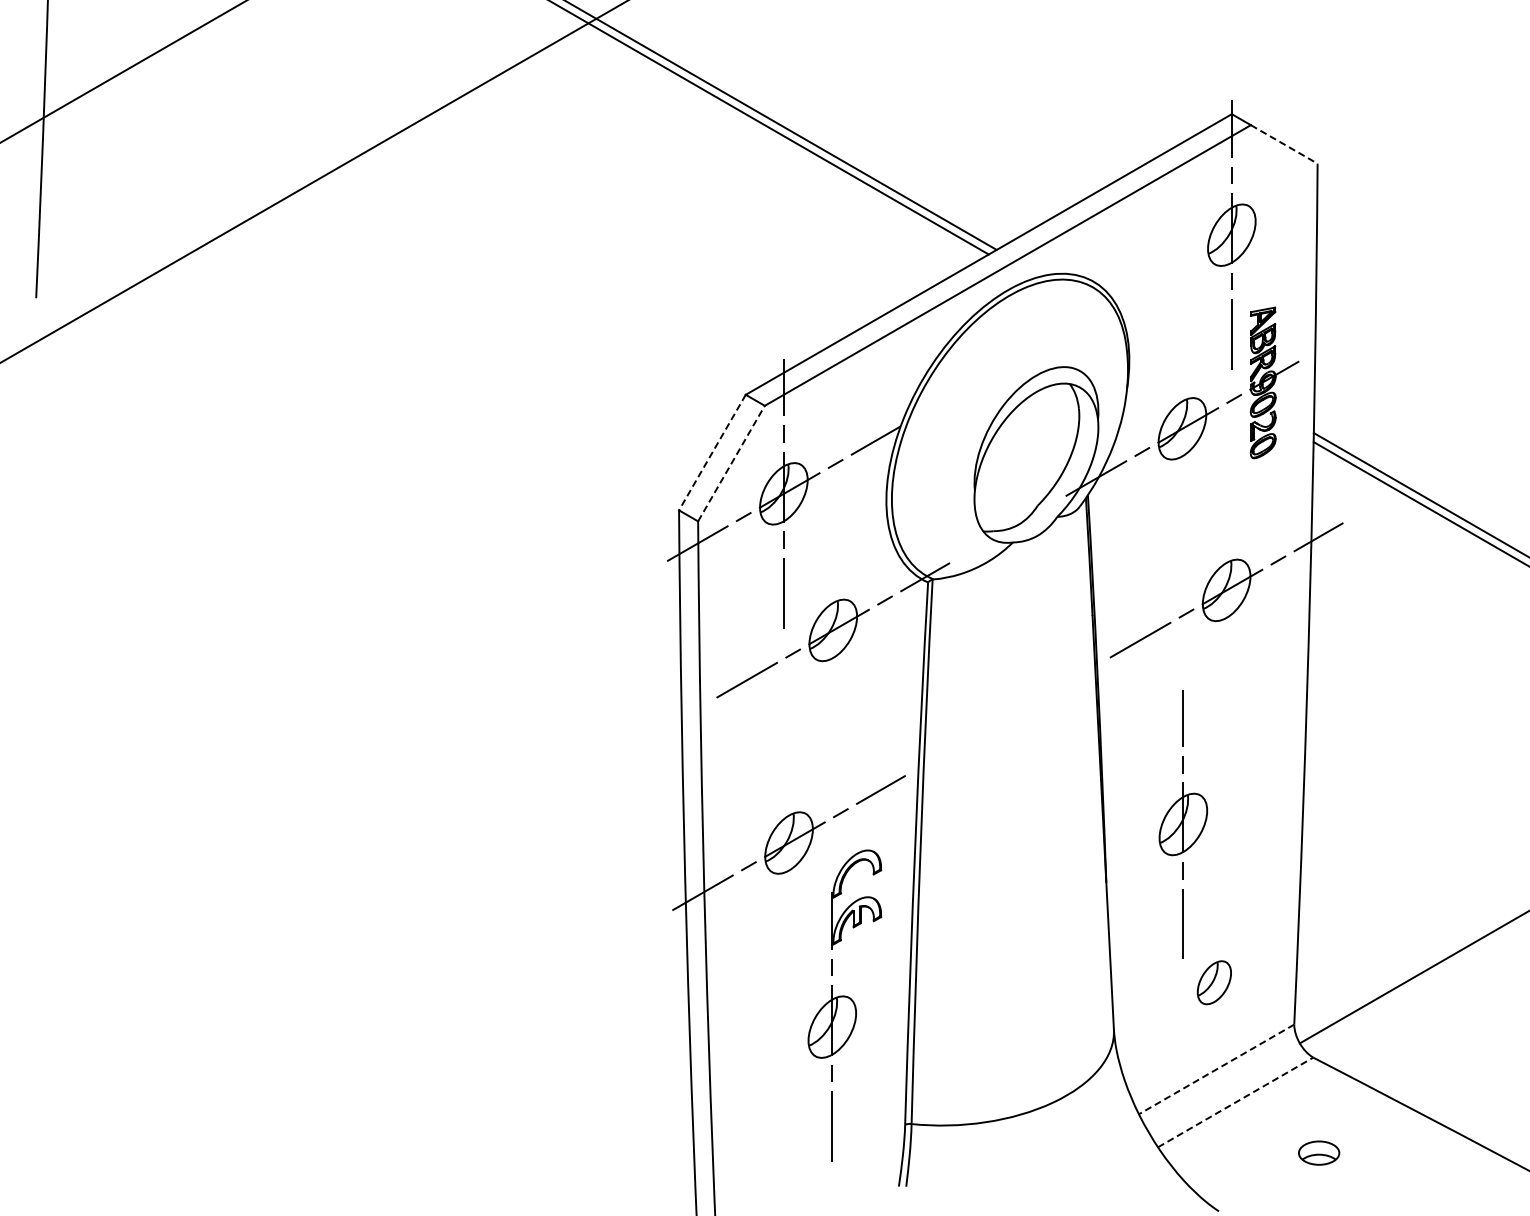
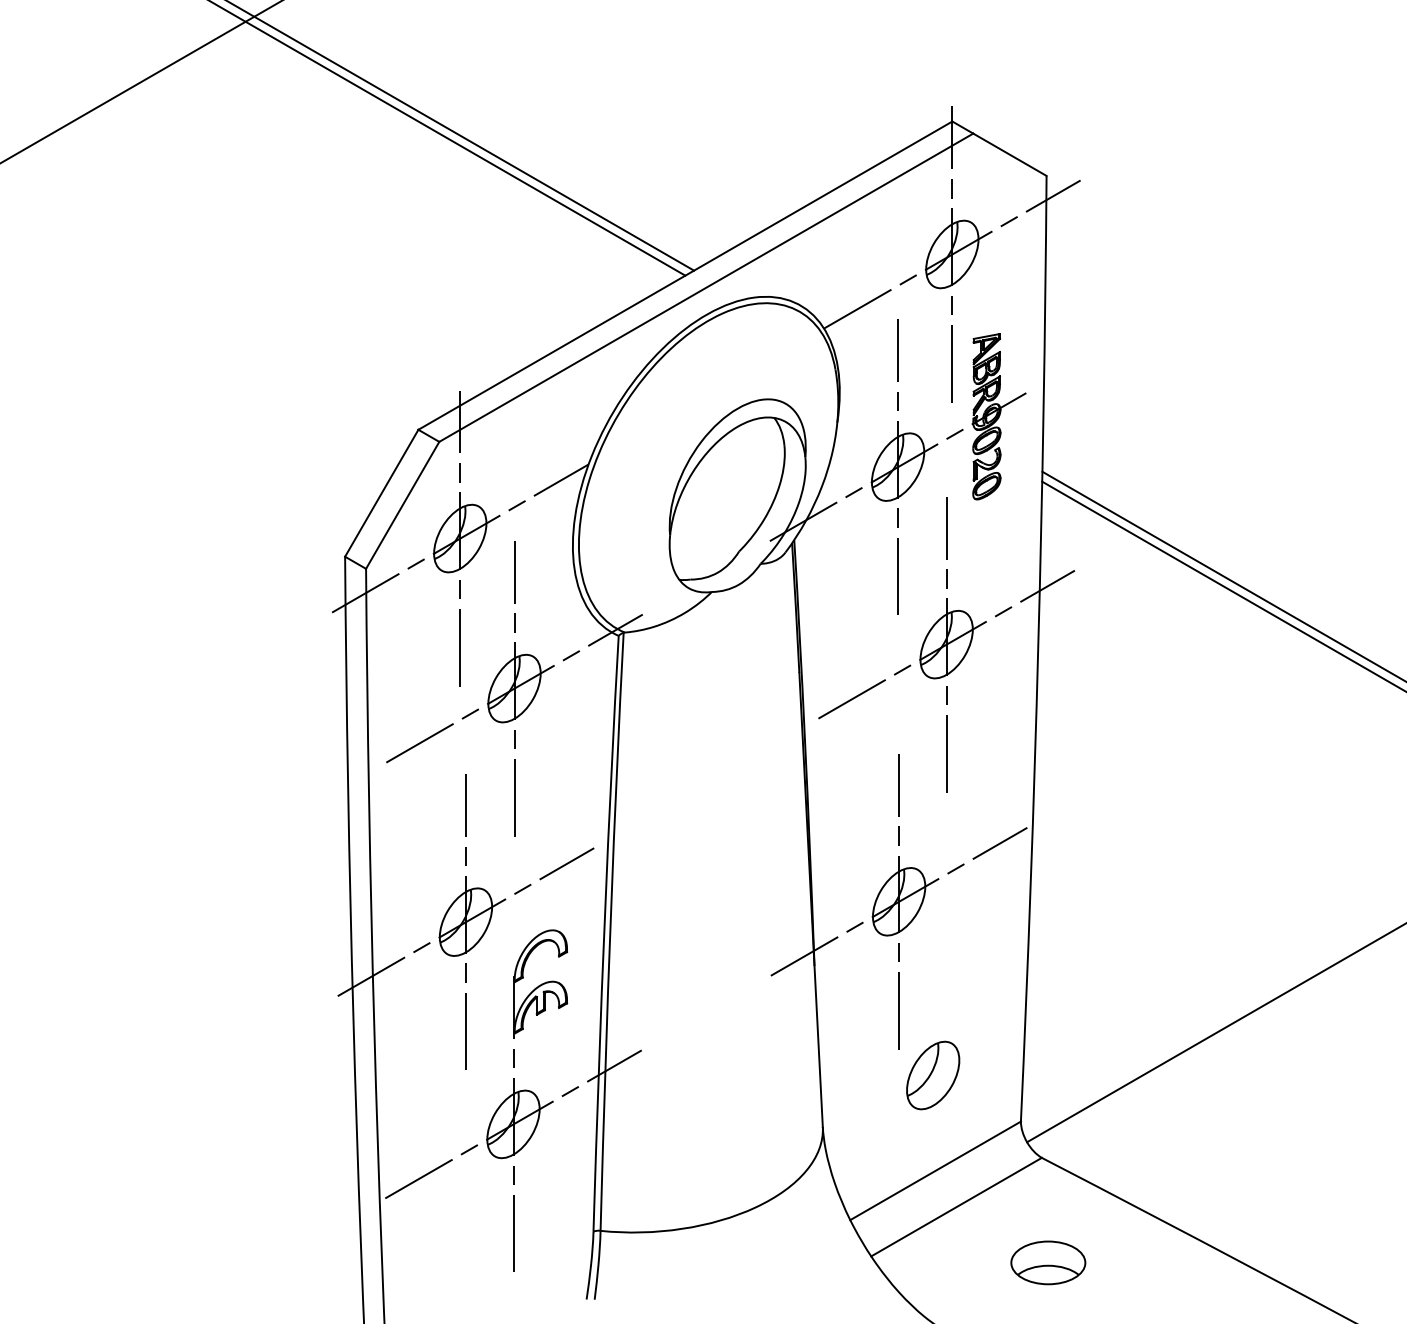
line: (1284, 144) -> (1010, 154), dashed -> solid
line: (1231, 234) -> (951, 253), added
line: (1182, 428) -> (898, 466), added
line: (712, 452) -> (381, 493), dashed -> solid
line: (731, 463) -> (402, 505), dashed -> solid
line: (1226, 590) -> (946, 644), added
line: (833, 630) -> (514, 688), added
line: (1183, 824) -> (899, 901), added
line: (789, 842) -> (466, 921), added
part: (1214, 982) -> (933, 1075), size x1.43
line: (832, 1026) -> (513, 1123), added
line: (1216, 1069) -> (935, 1170), dashed -> solid
line: (1235, 1102) -> (956, 1207), dashed -> solid
part: (1318, 1152) -> (1047, 1262), size x1.67

